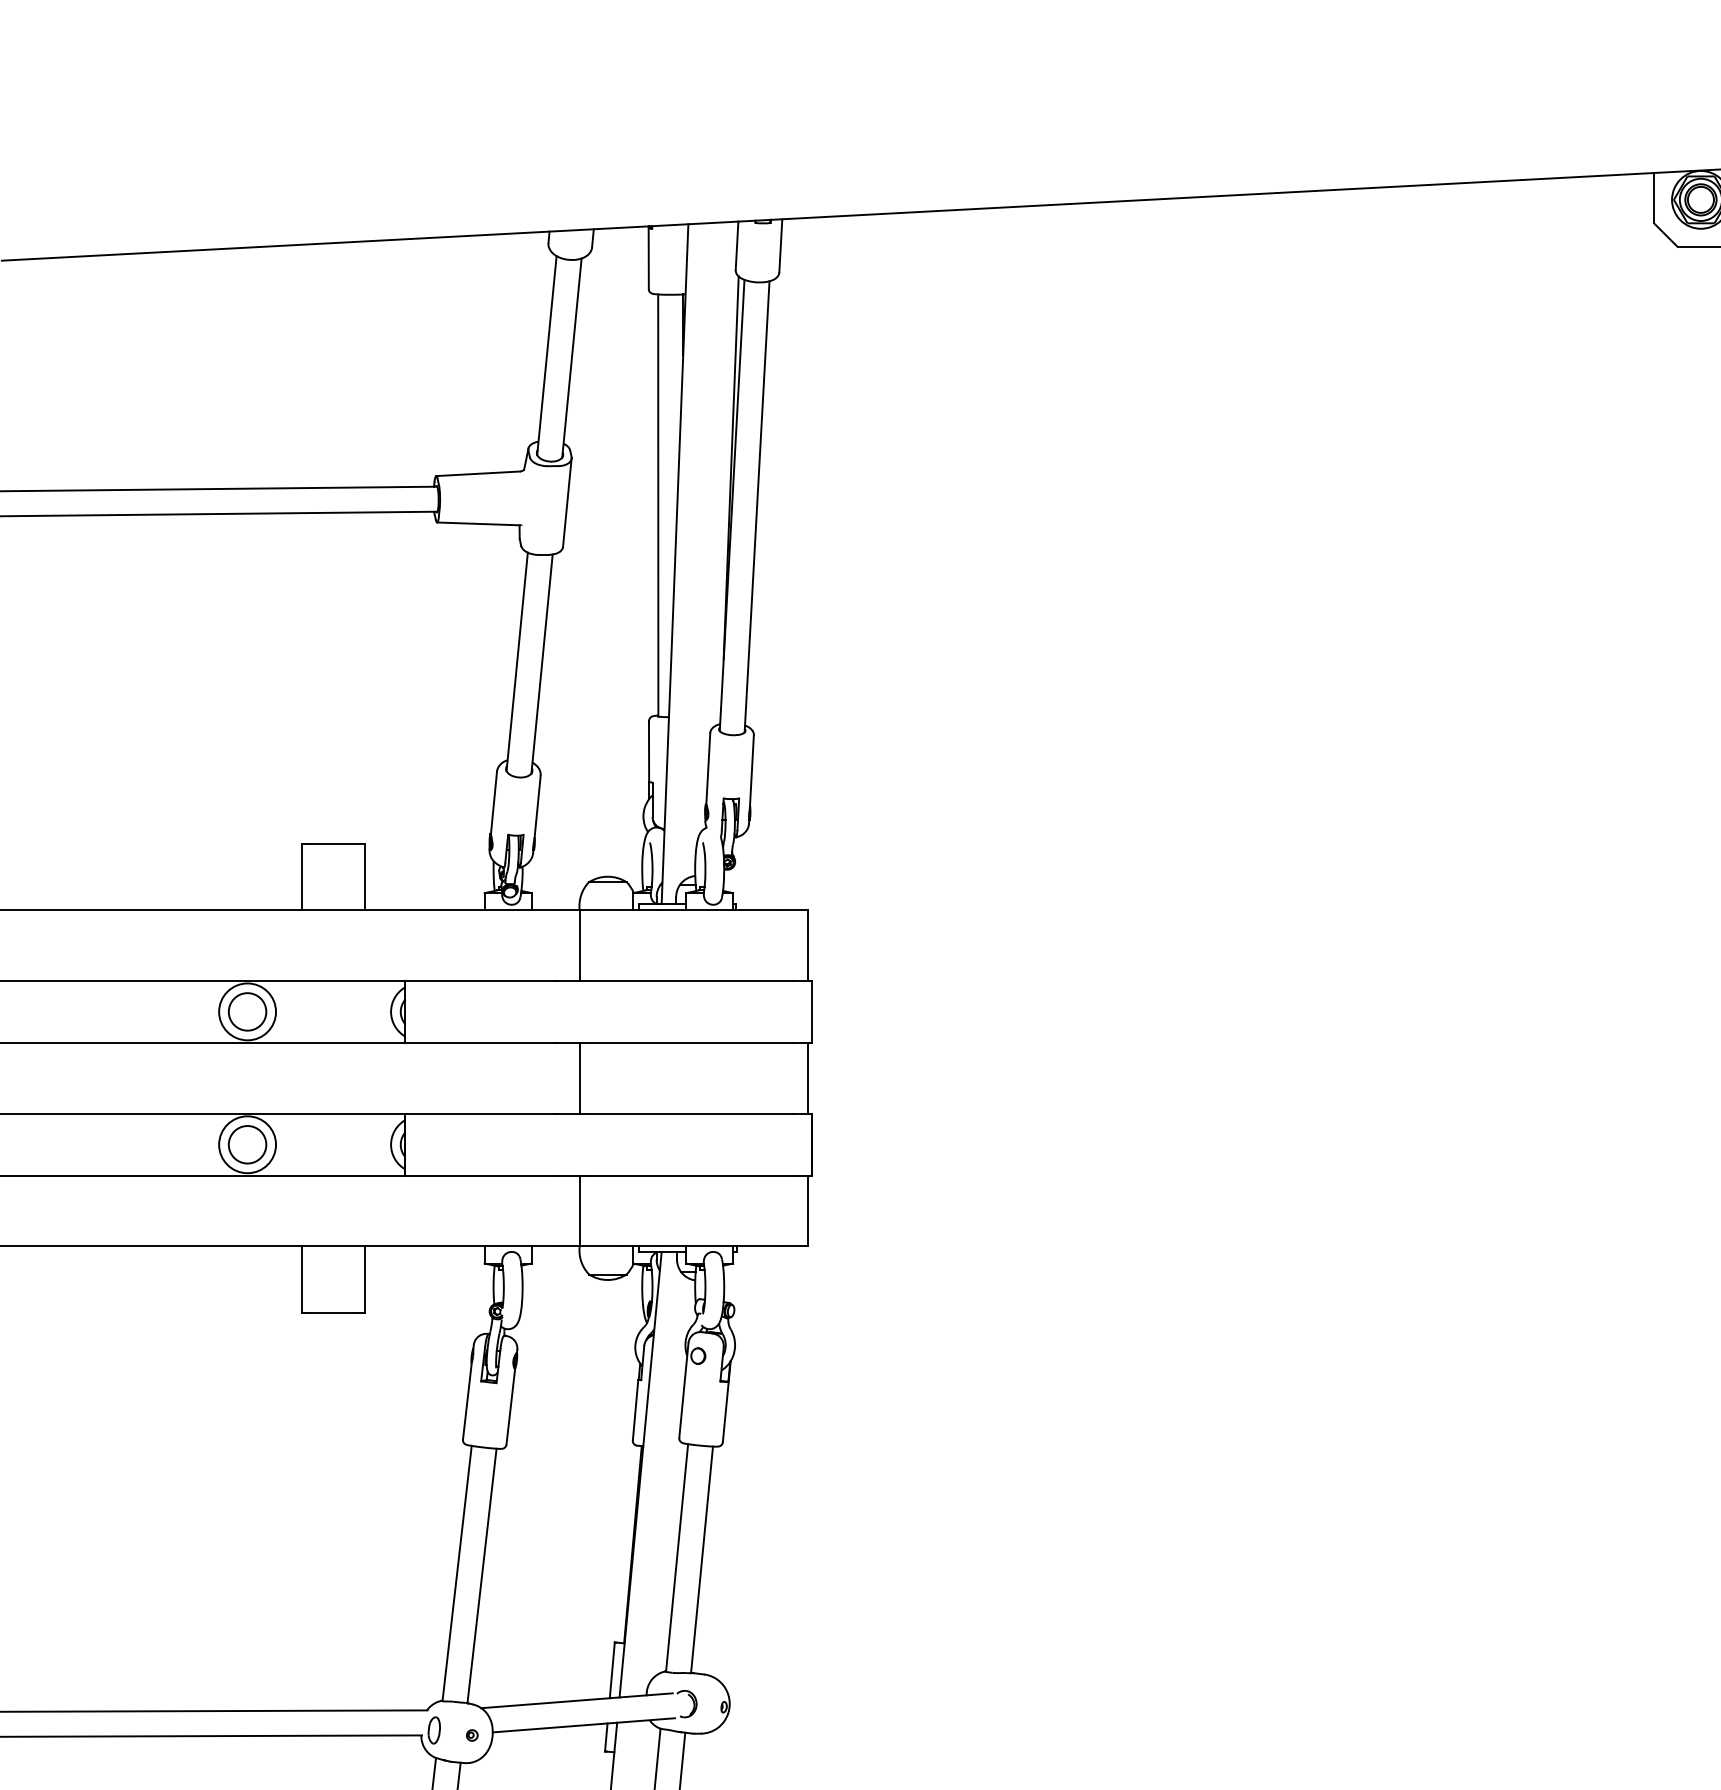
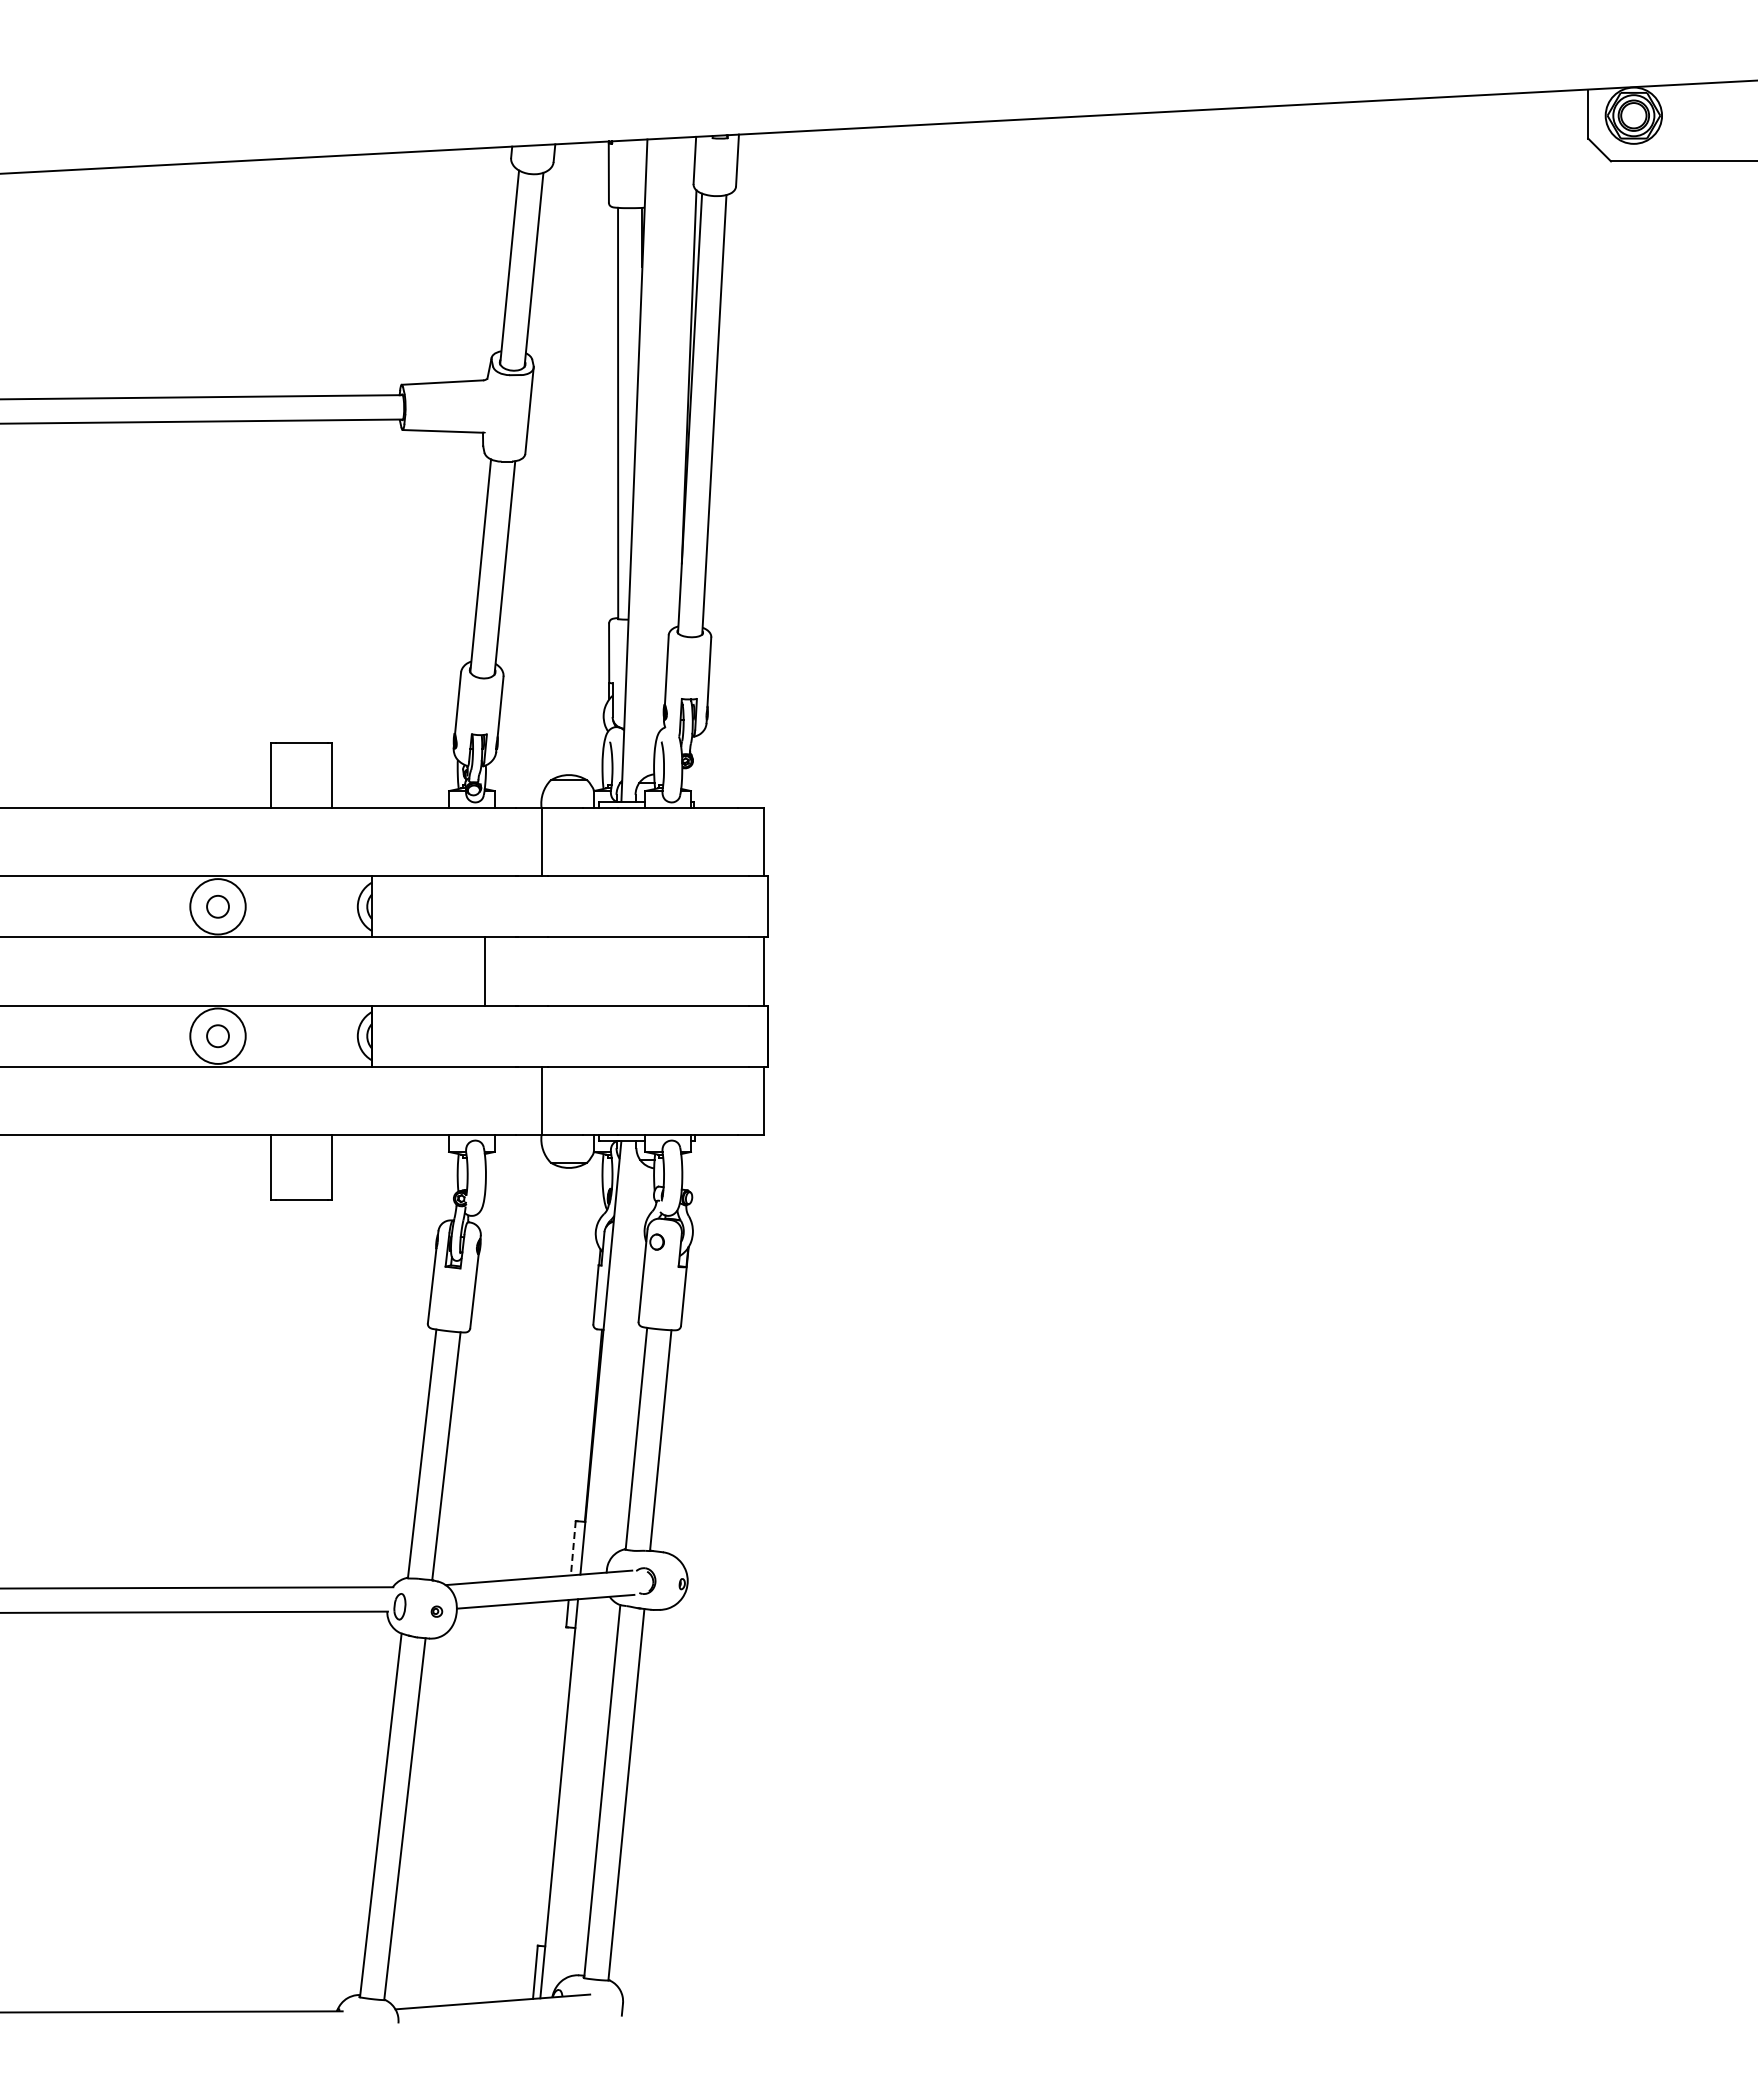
circle: (247, 1011) -> (217, 906), size x0.6
line: (579, 1078) -> (484, 971), moved
circle: (247, 1144) -> (217, 1035), size x0.6
line: (612, 1670) -> (573, 1548), solid -> dashed

